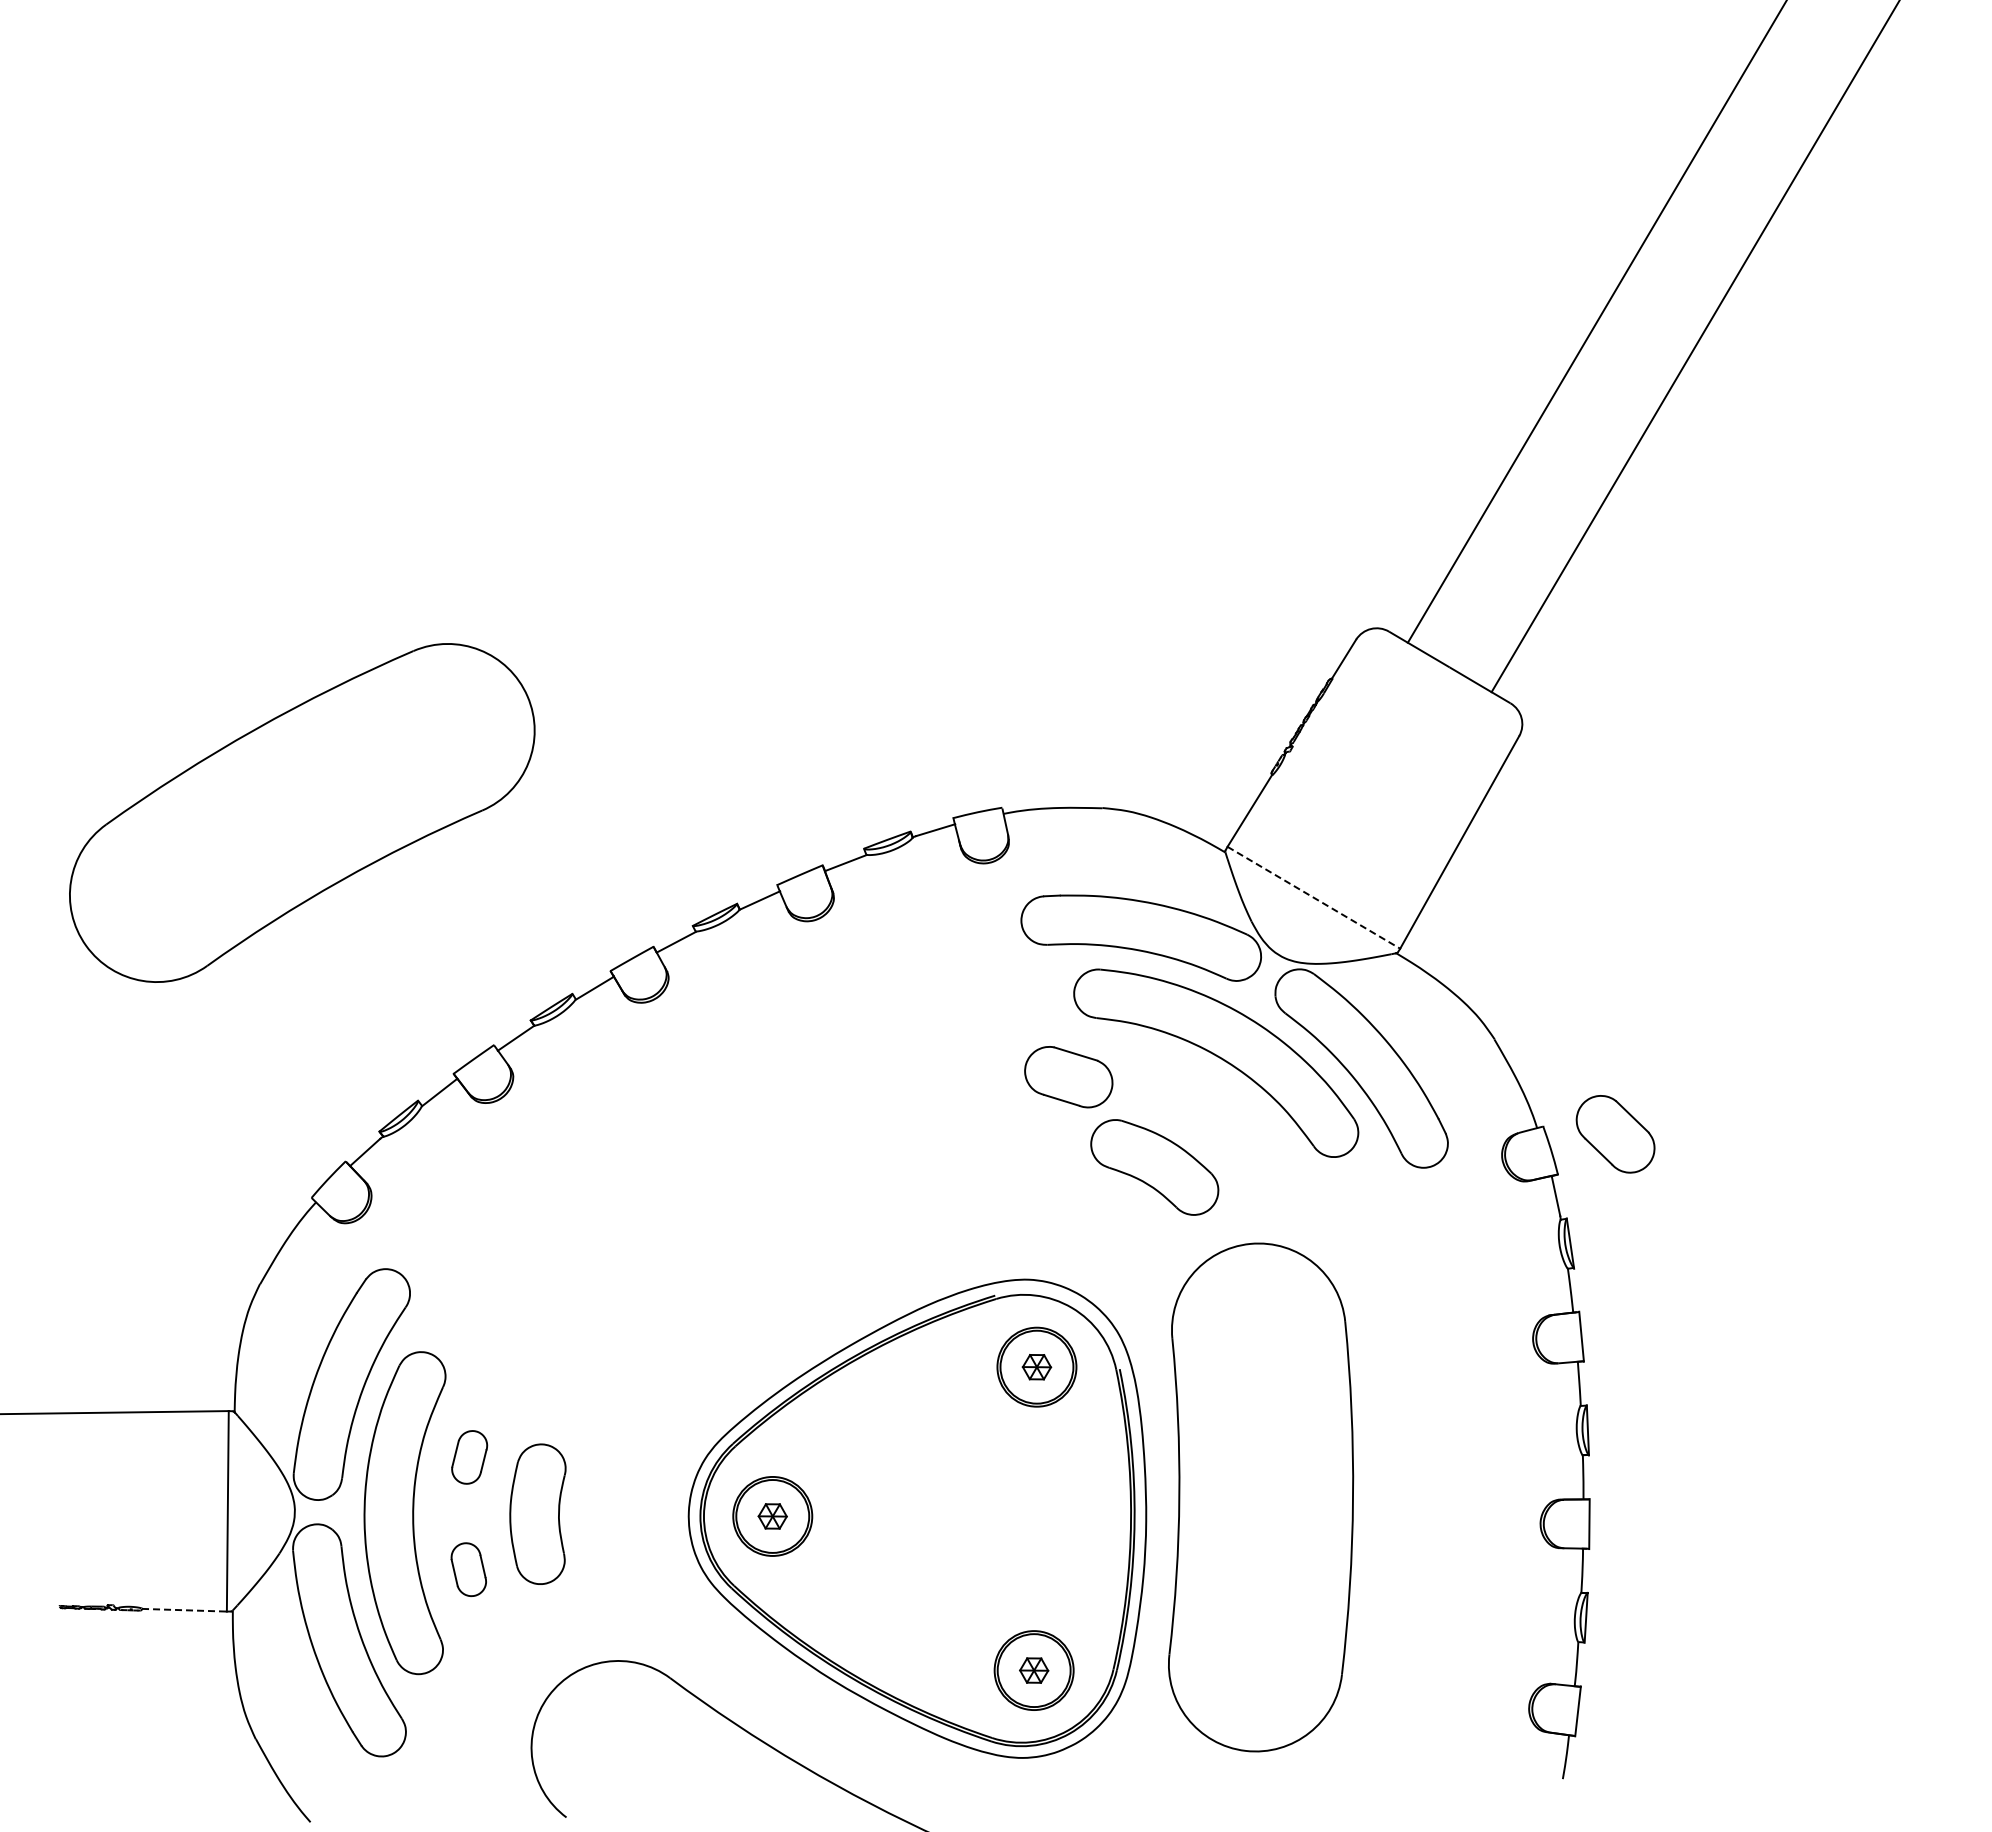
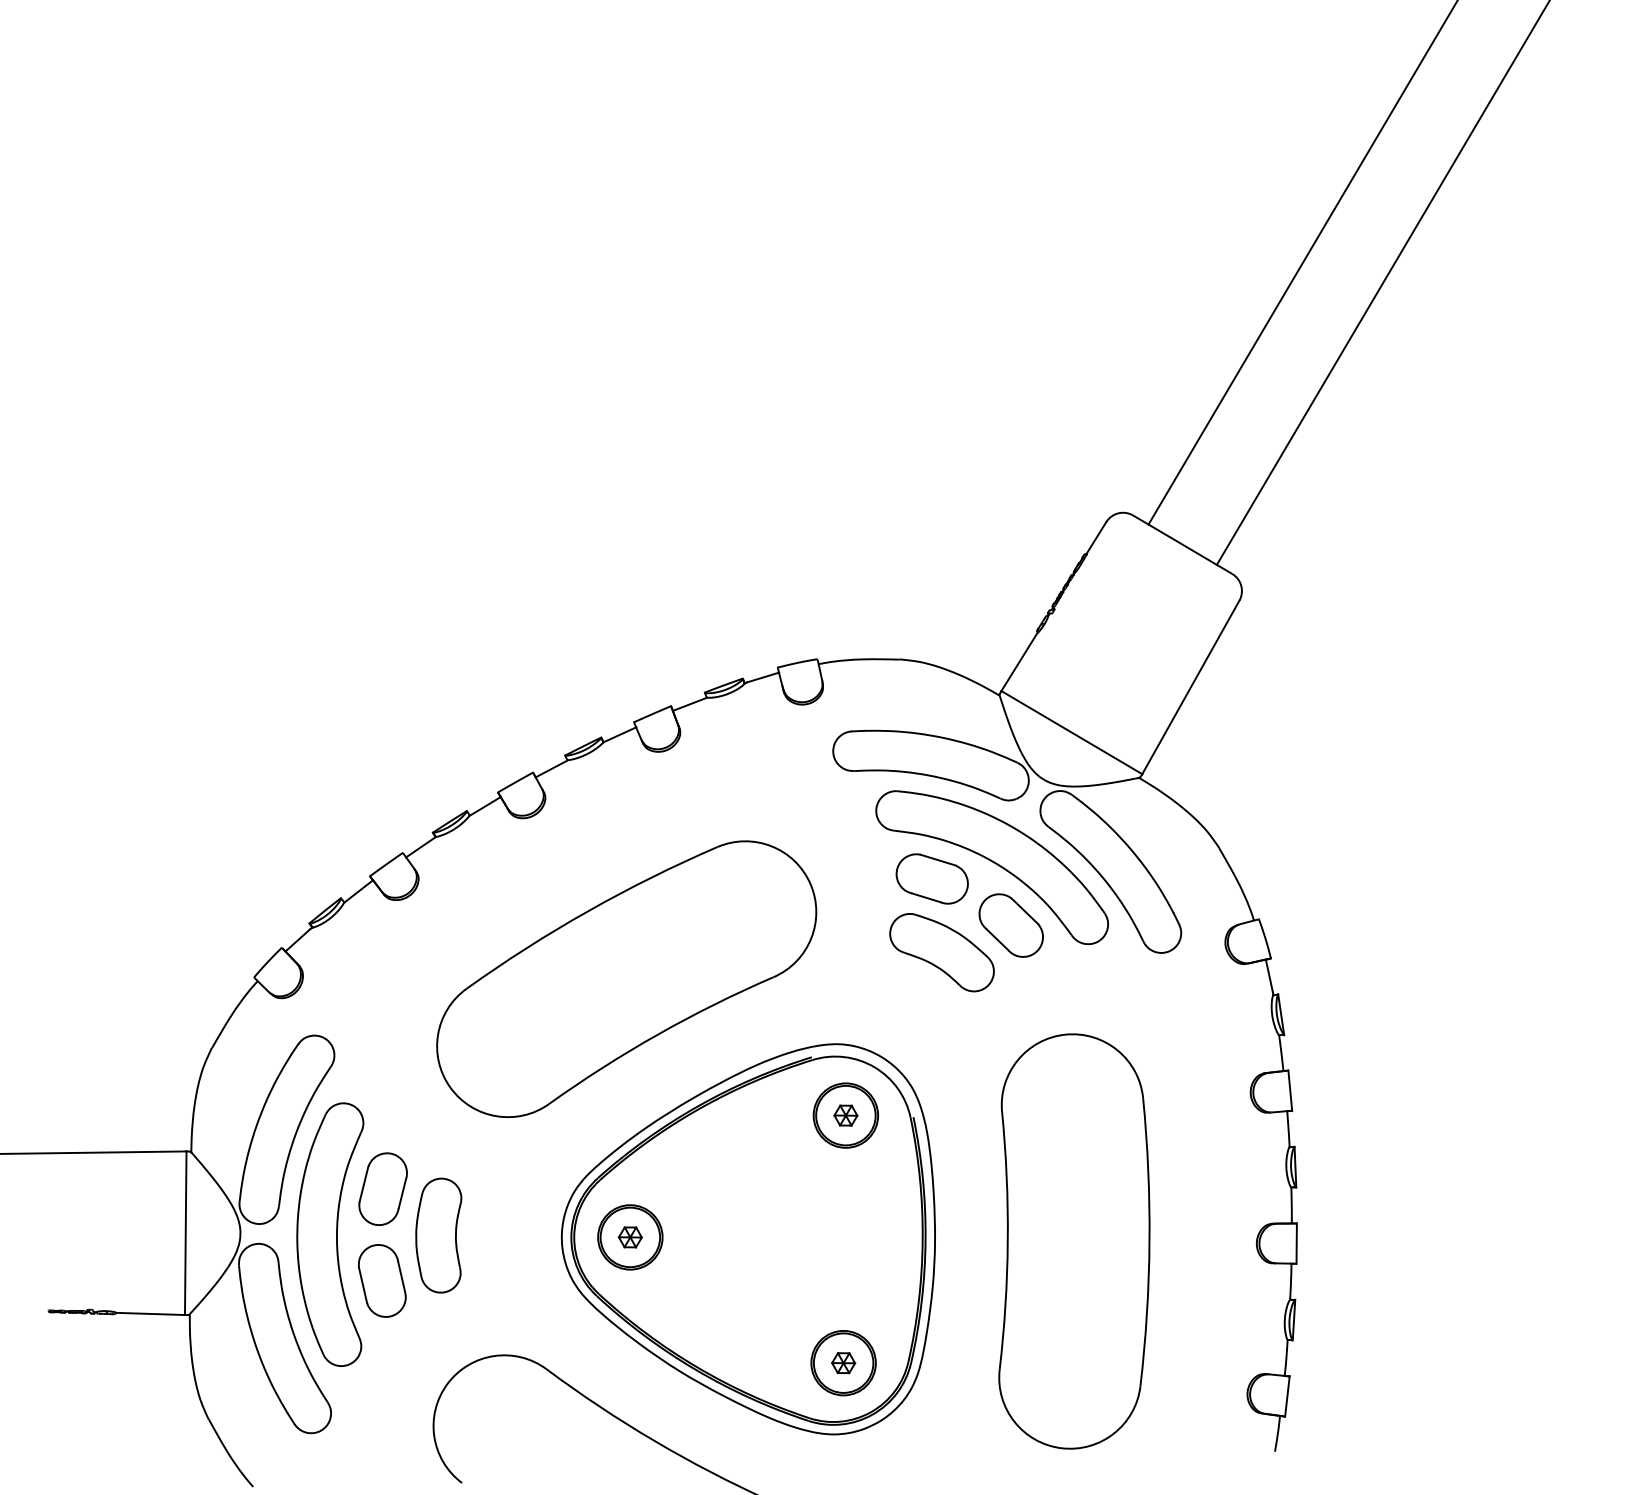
part: (302, 812) -> (626, 978), moved
line: (1314, 898) -> (1072, 733), dashed -> solid
part: (1068, 1077) -> (932, 879), moved
part: (1615, 1134) -> (1011, 925), moved
part: (469, 1457) -> (382, 1189), size x1.67
part: (1261, 1497) -> (1074, 1241), moved
part: (468, 1569) -> (382, 1280), size x1.67
line: (184, 1610) -> (150, 1314), dashed -> solid

